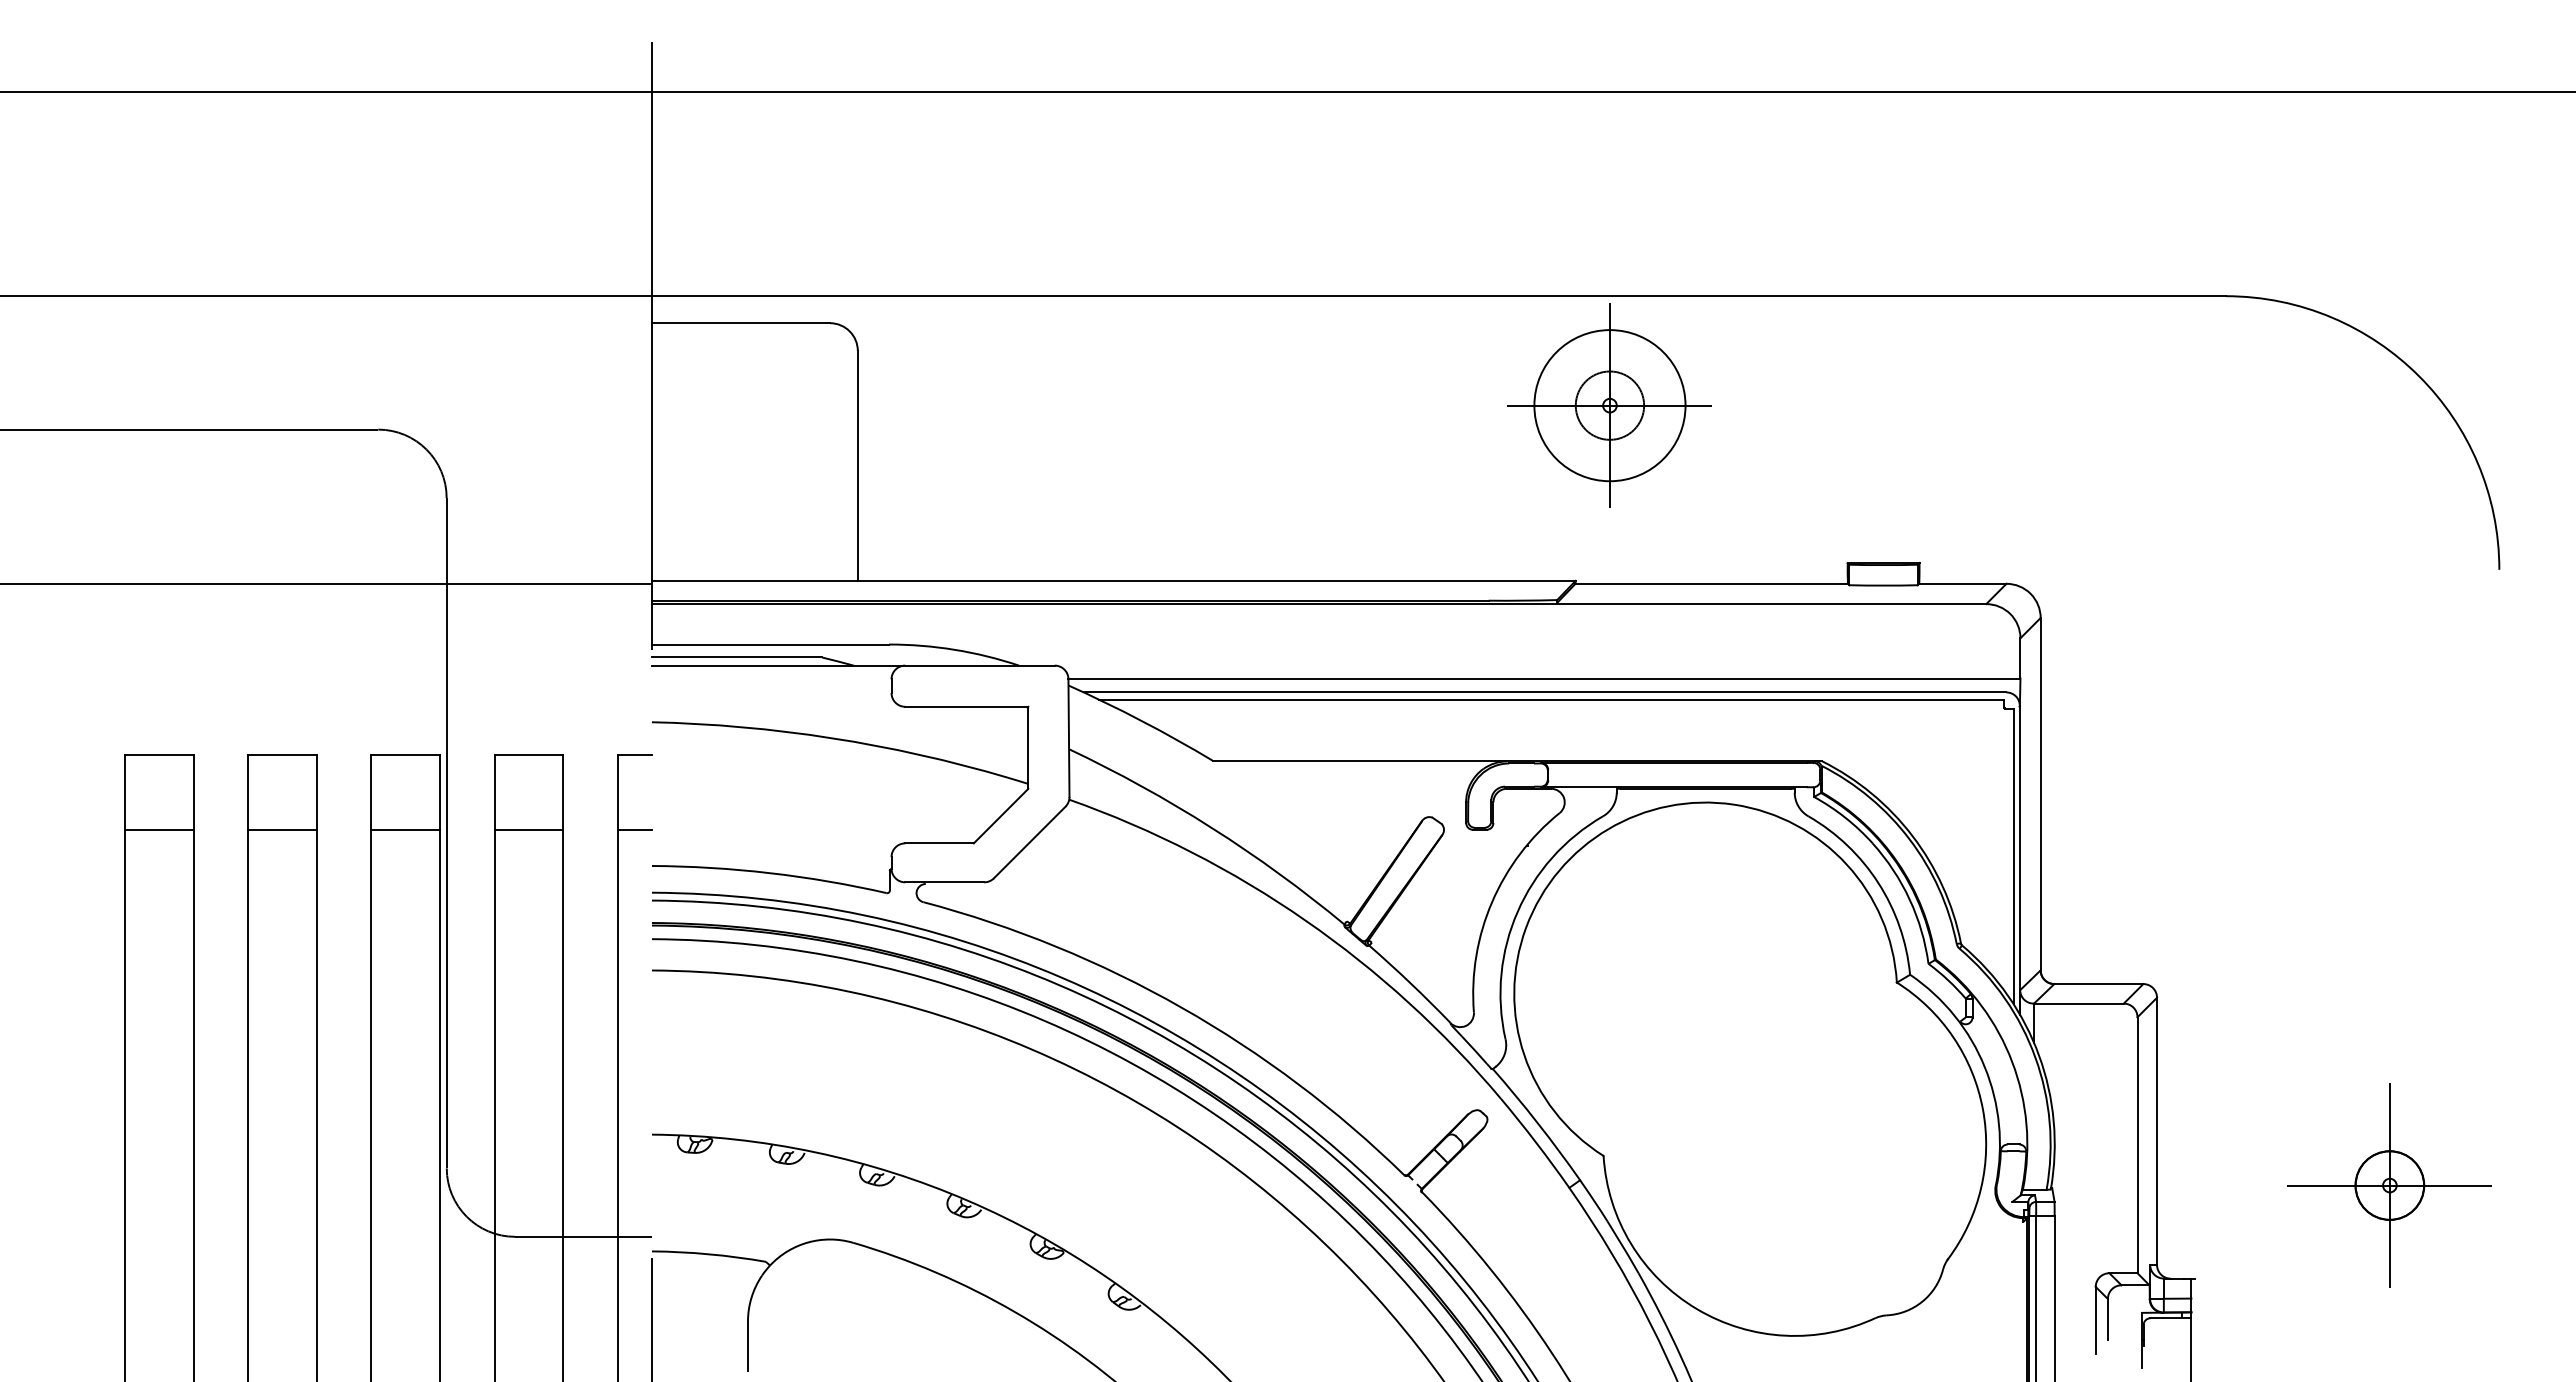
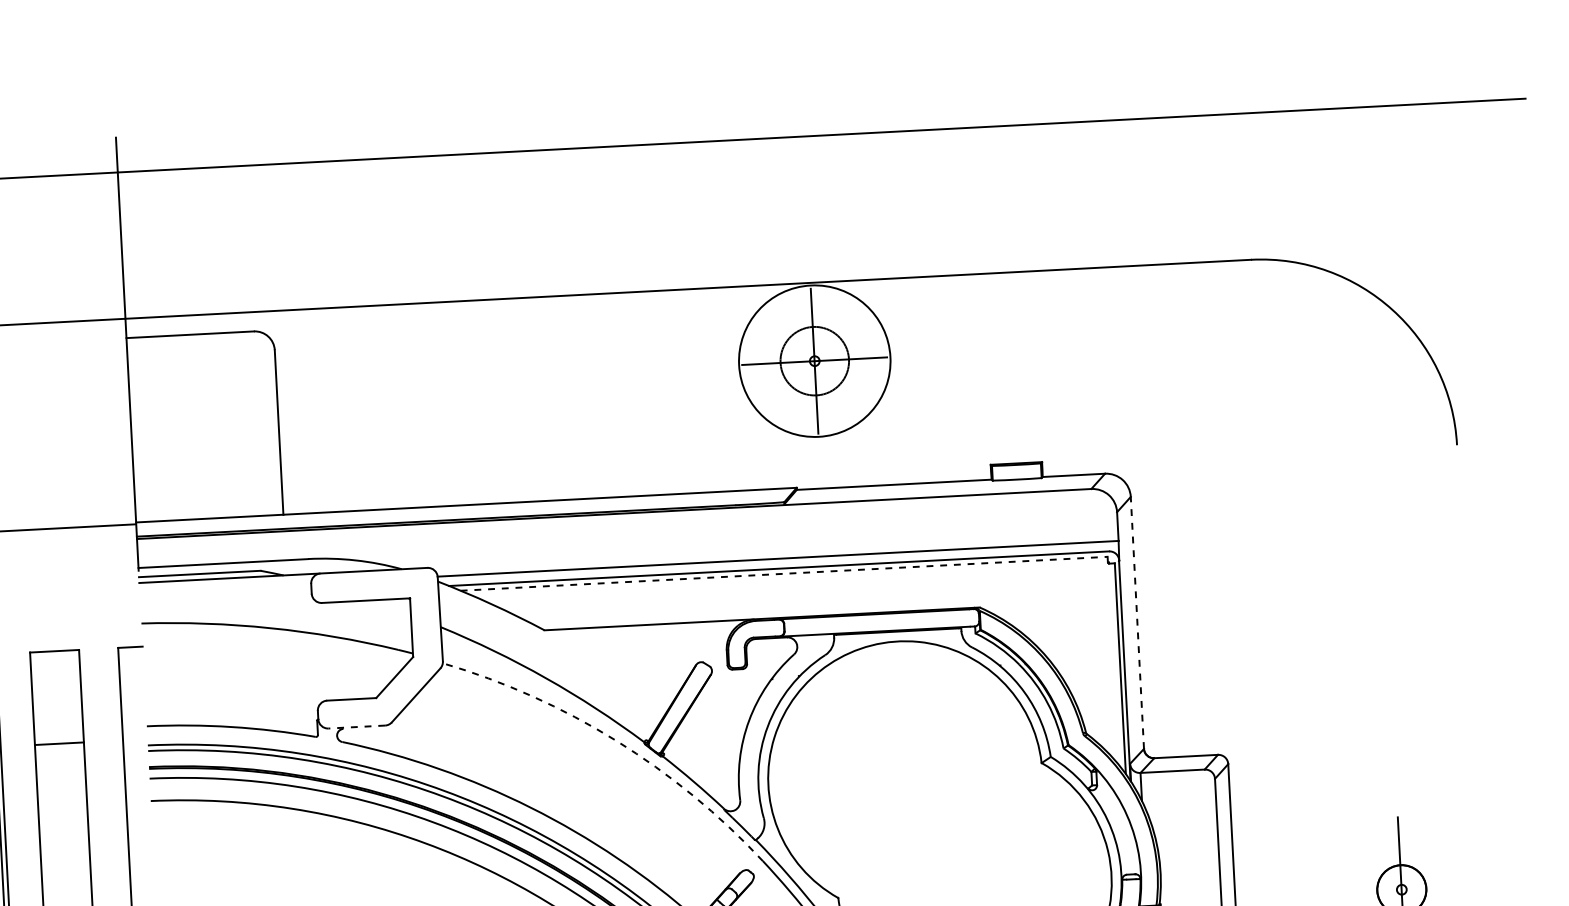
circle: (1609, 405) -> (814, 361), size x1.4
circle: (1609, 405) -> (814, 361), size x1.4
line: (1552, 699) -> (784, 573), solid -> dashed
line: (2040, 793) -> (1137, 622), solid -> dashed
line: (528, 829) -> (59, 743), moved
line: (634, 829) -> (133, 700), removed
line: (944, 882) -> (356, 727), solid -> dashed
arc: (1305, 920) -> (616, 740), solid -> dashed
line: (2389, 1185) -> (1401, 889), removed

